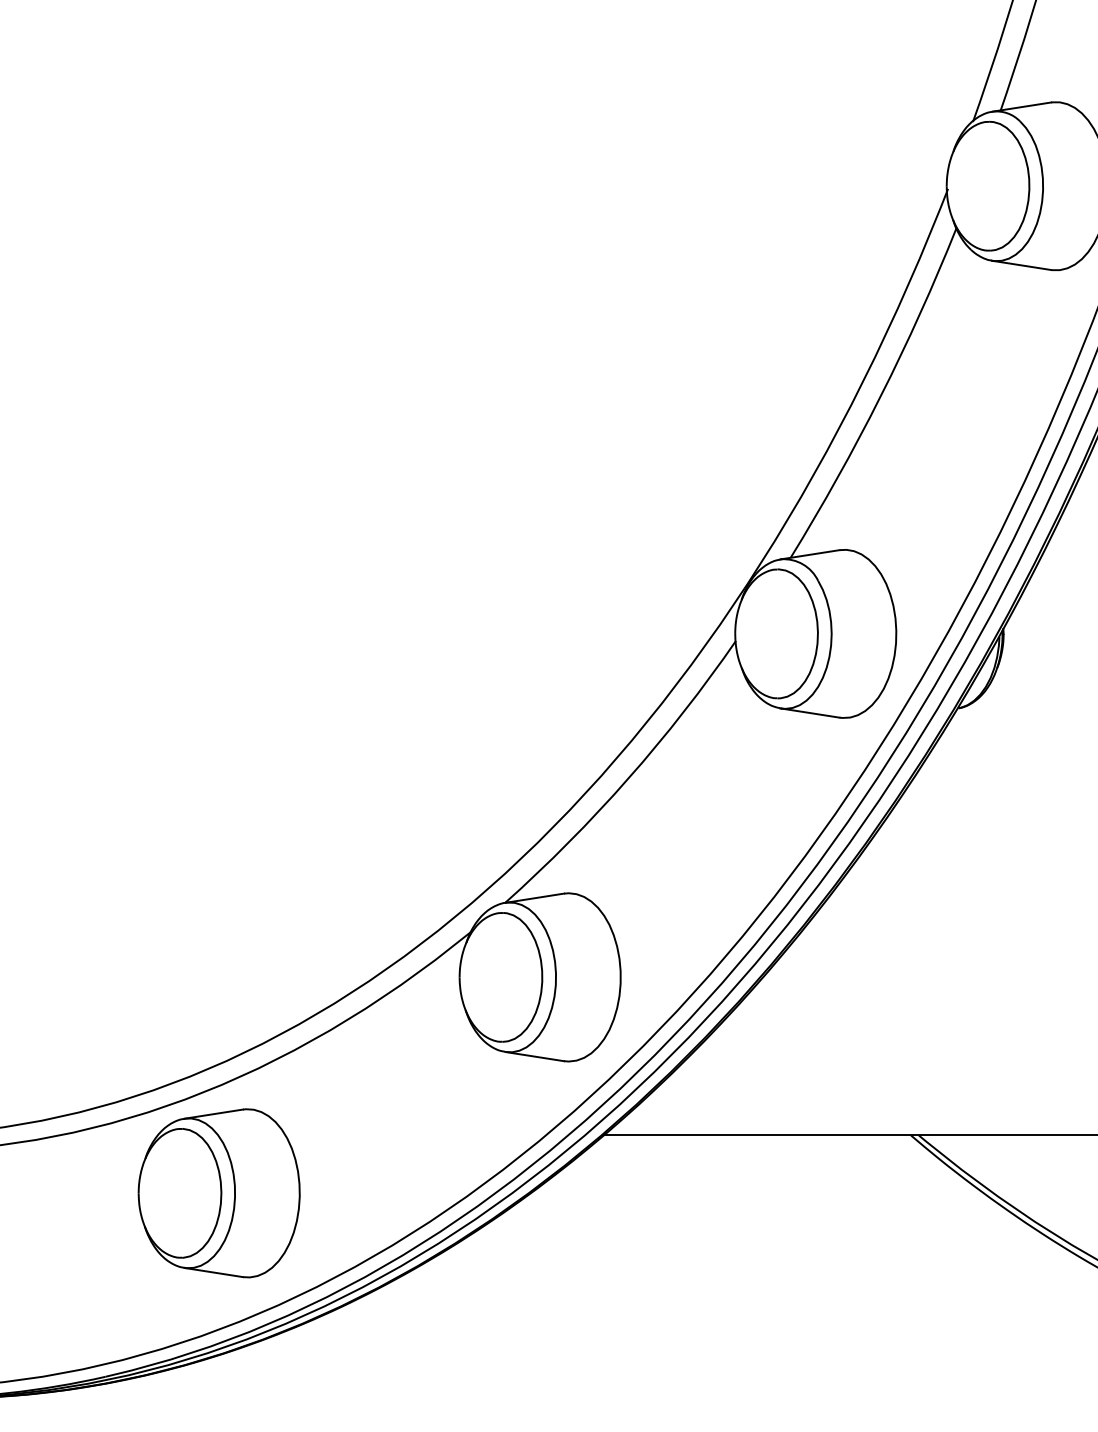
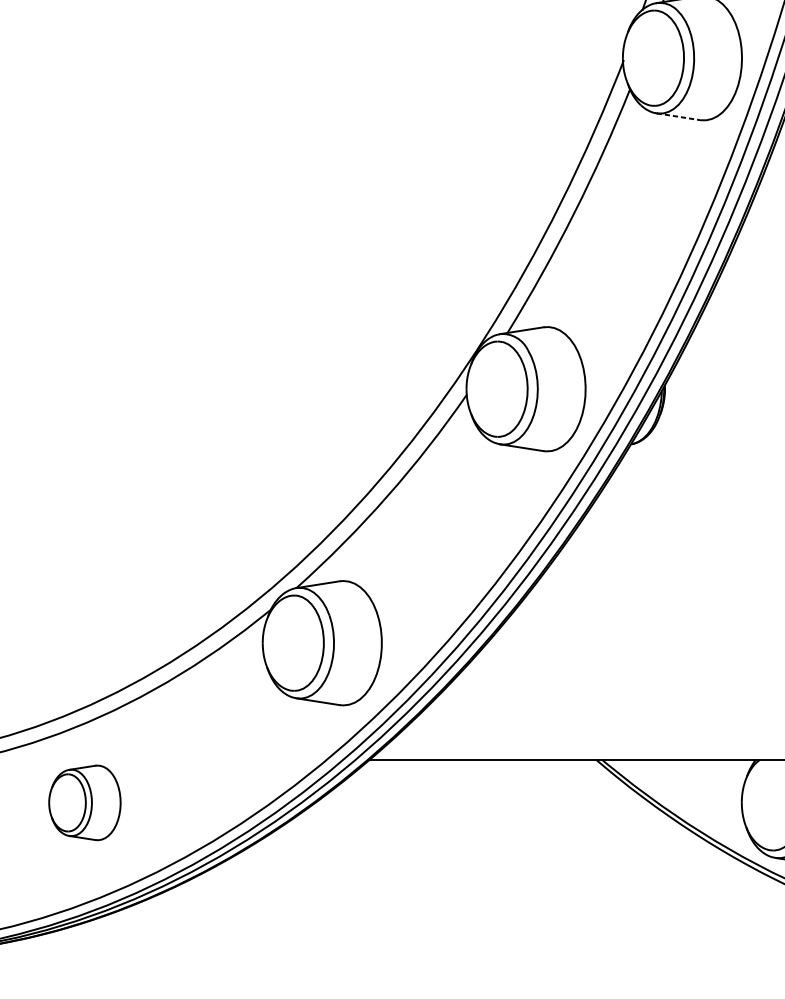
line: (1021, 265) -> (678, 116), solid -> dashed
part: (218, 1193) -> (84, 802), size x0.6

